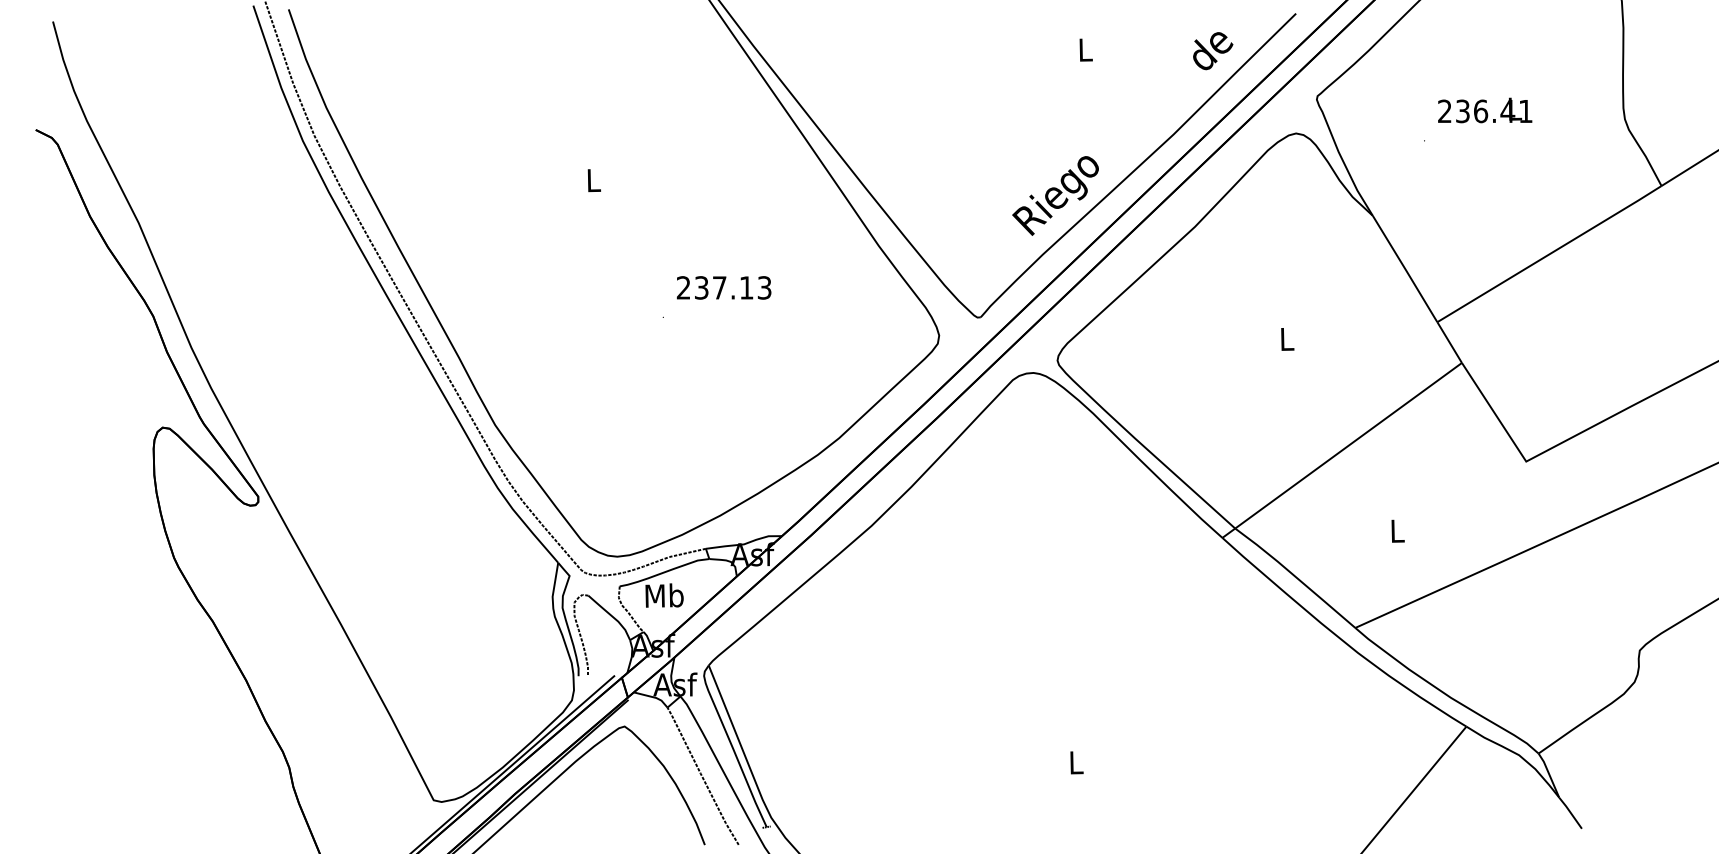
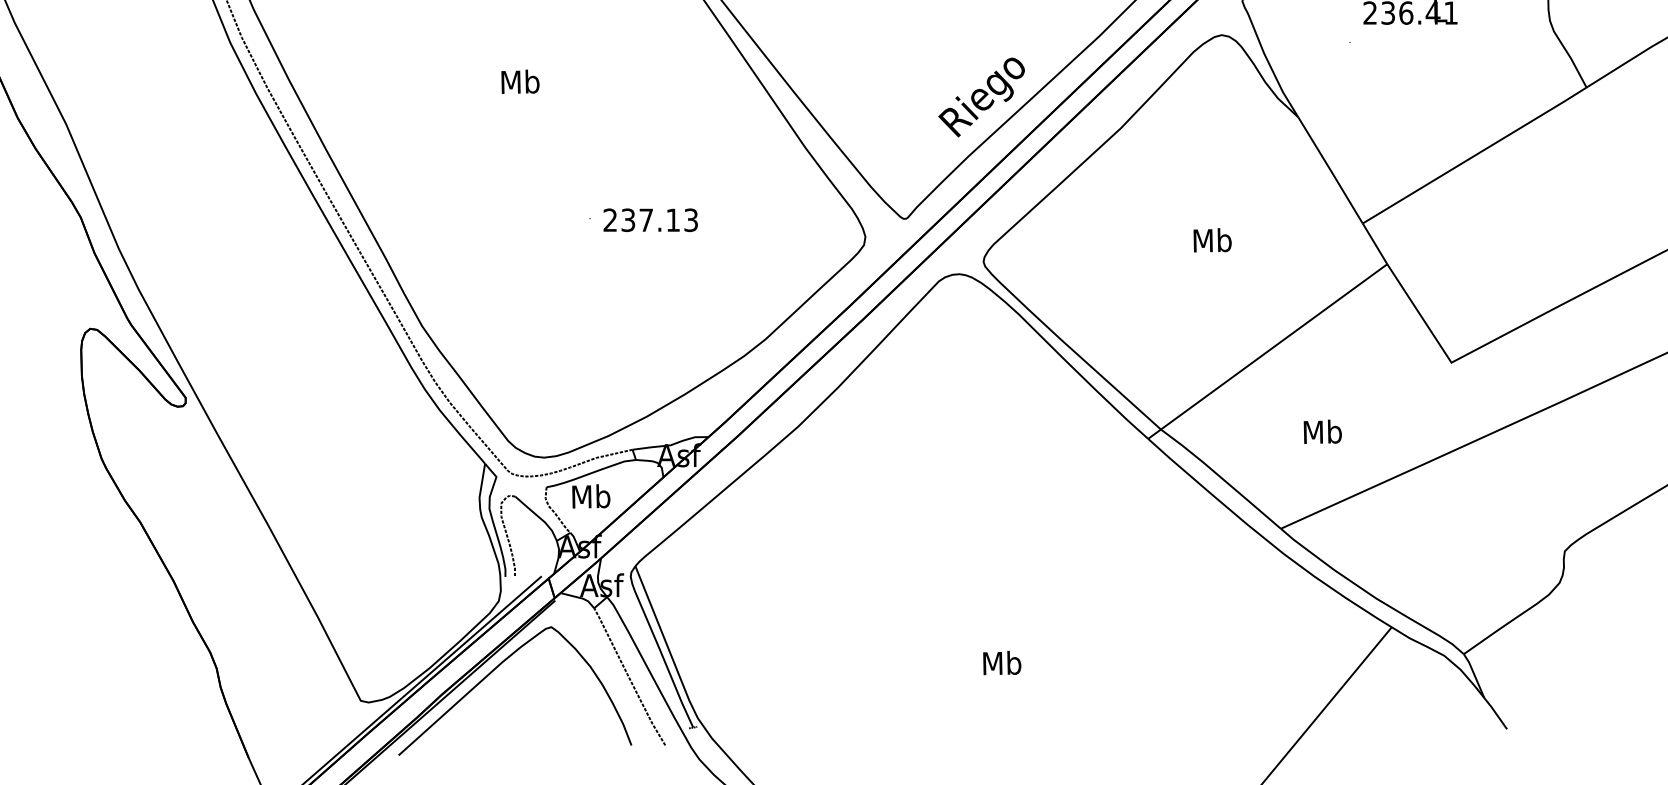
text: (593, 180) -> (520, 82), L -> Mb
text: (724, 287) -> (651, 219), moved
text: (1286, 338) -> (1212, 239), L -> Mb
text: (1397, 530) -> (1322, 431), L -> Mb
text: (1076, 762) -> (1002, 663), L -> Mb

